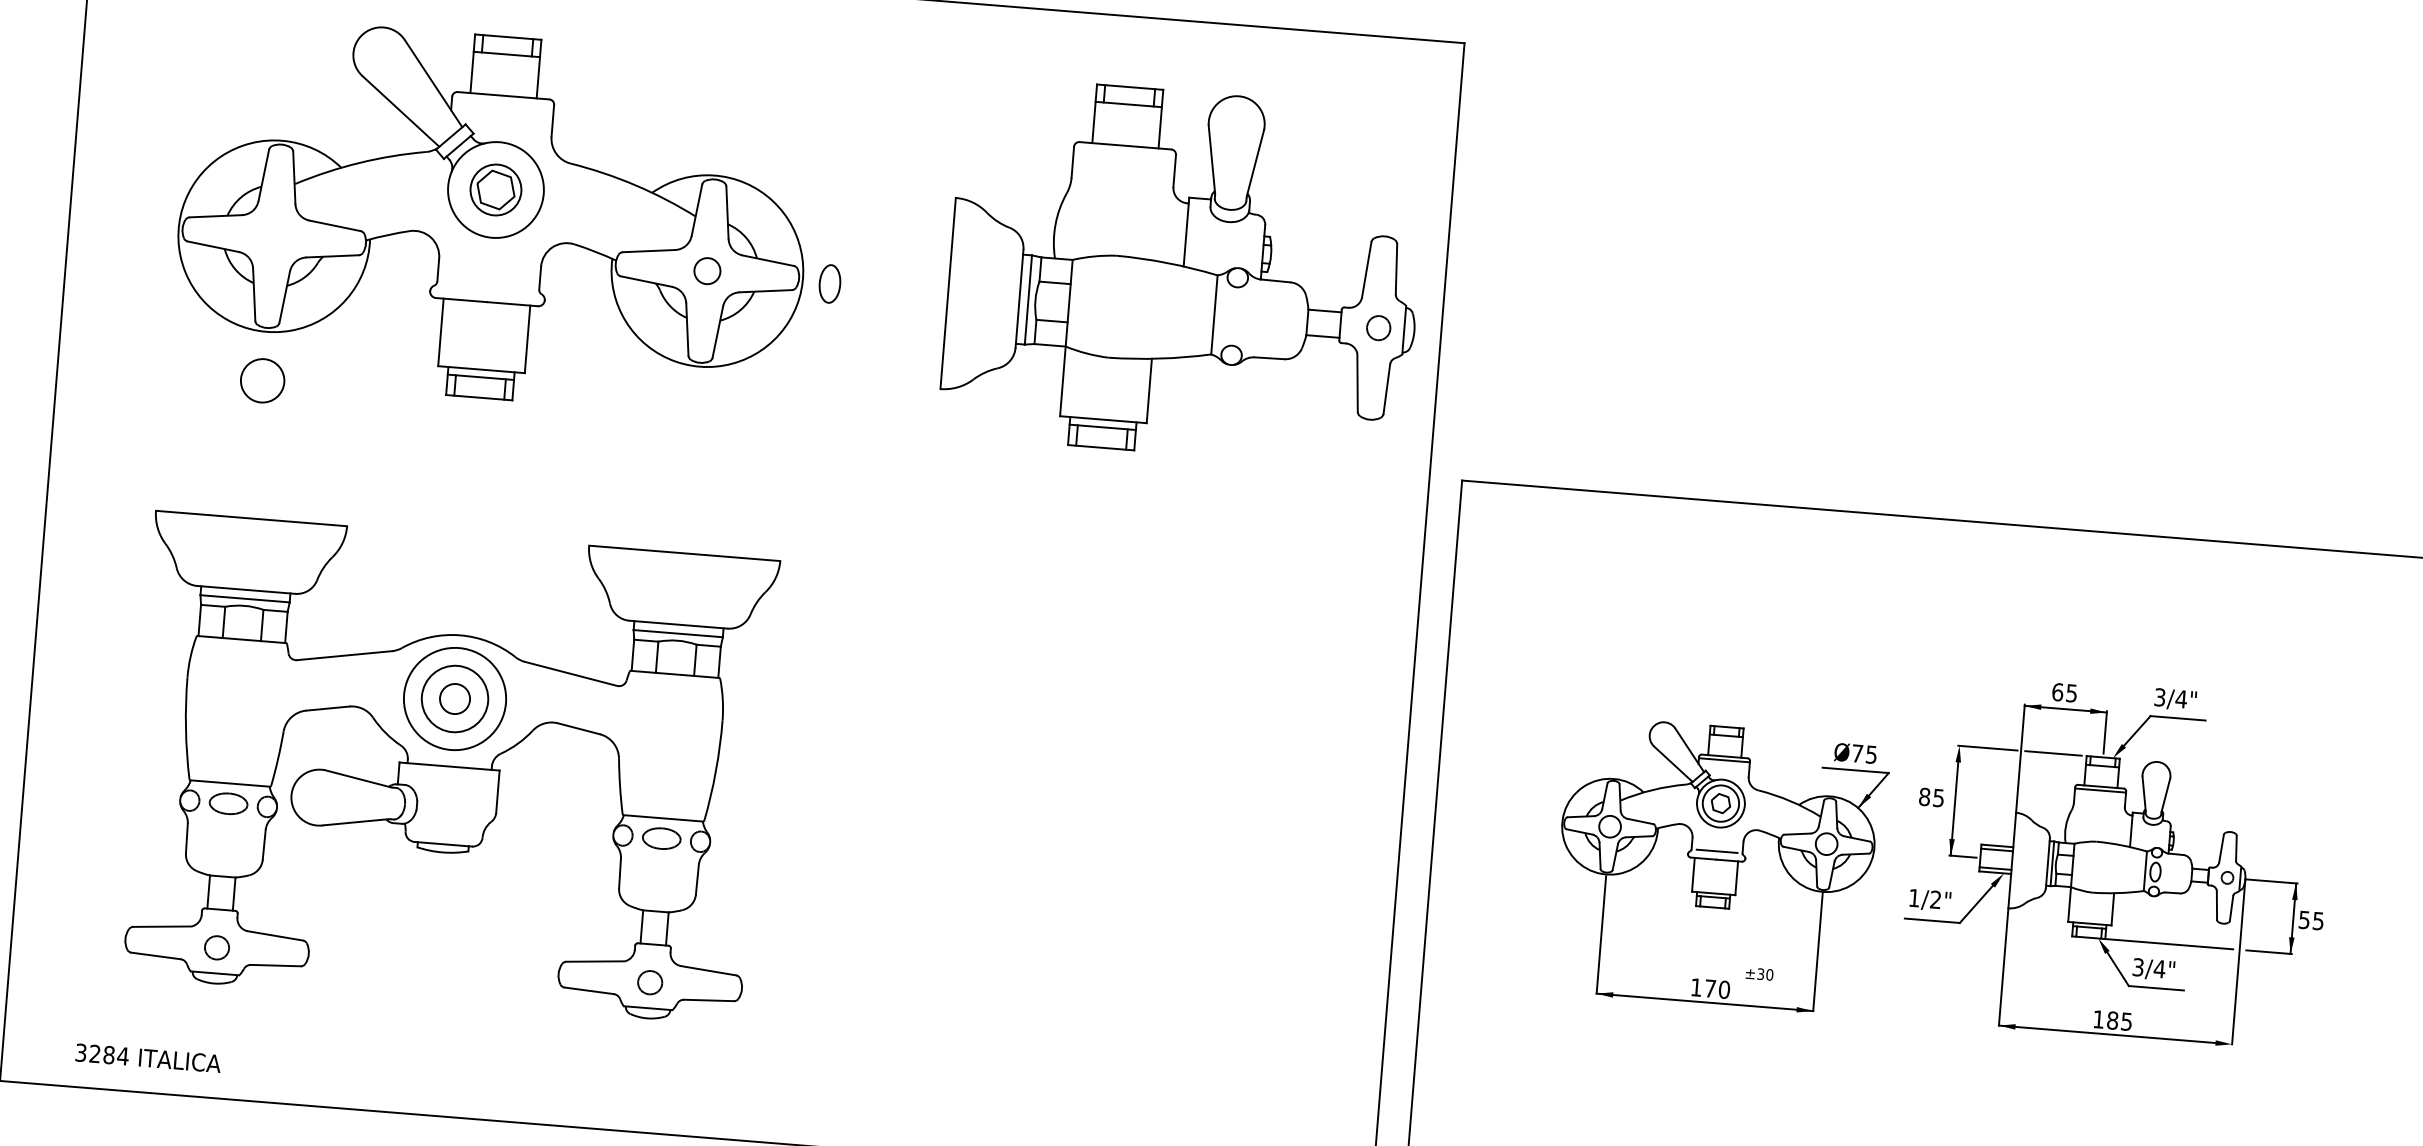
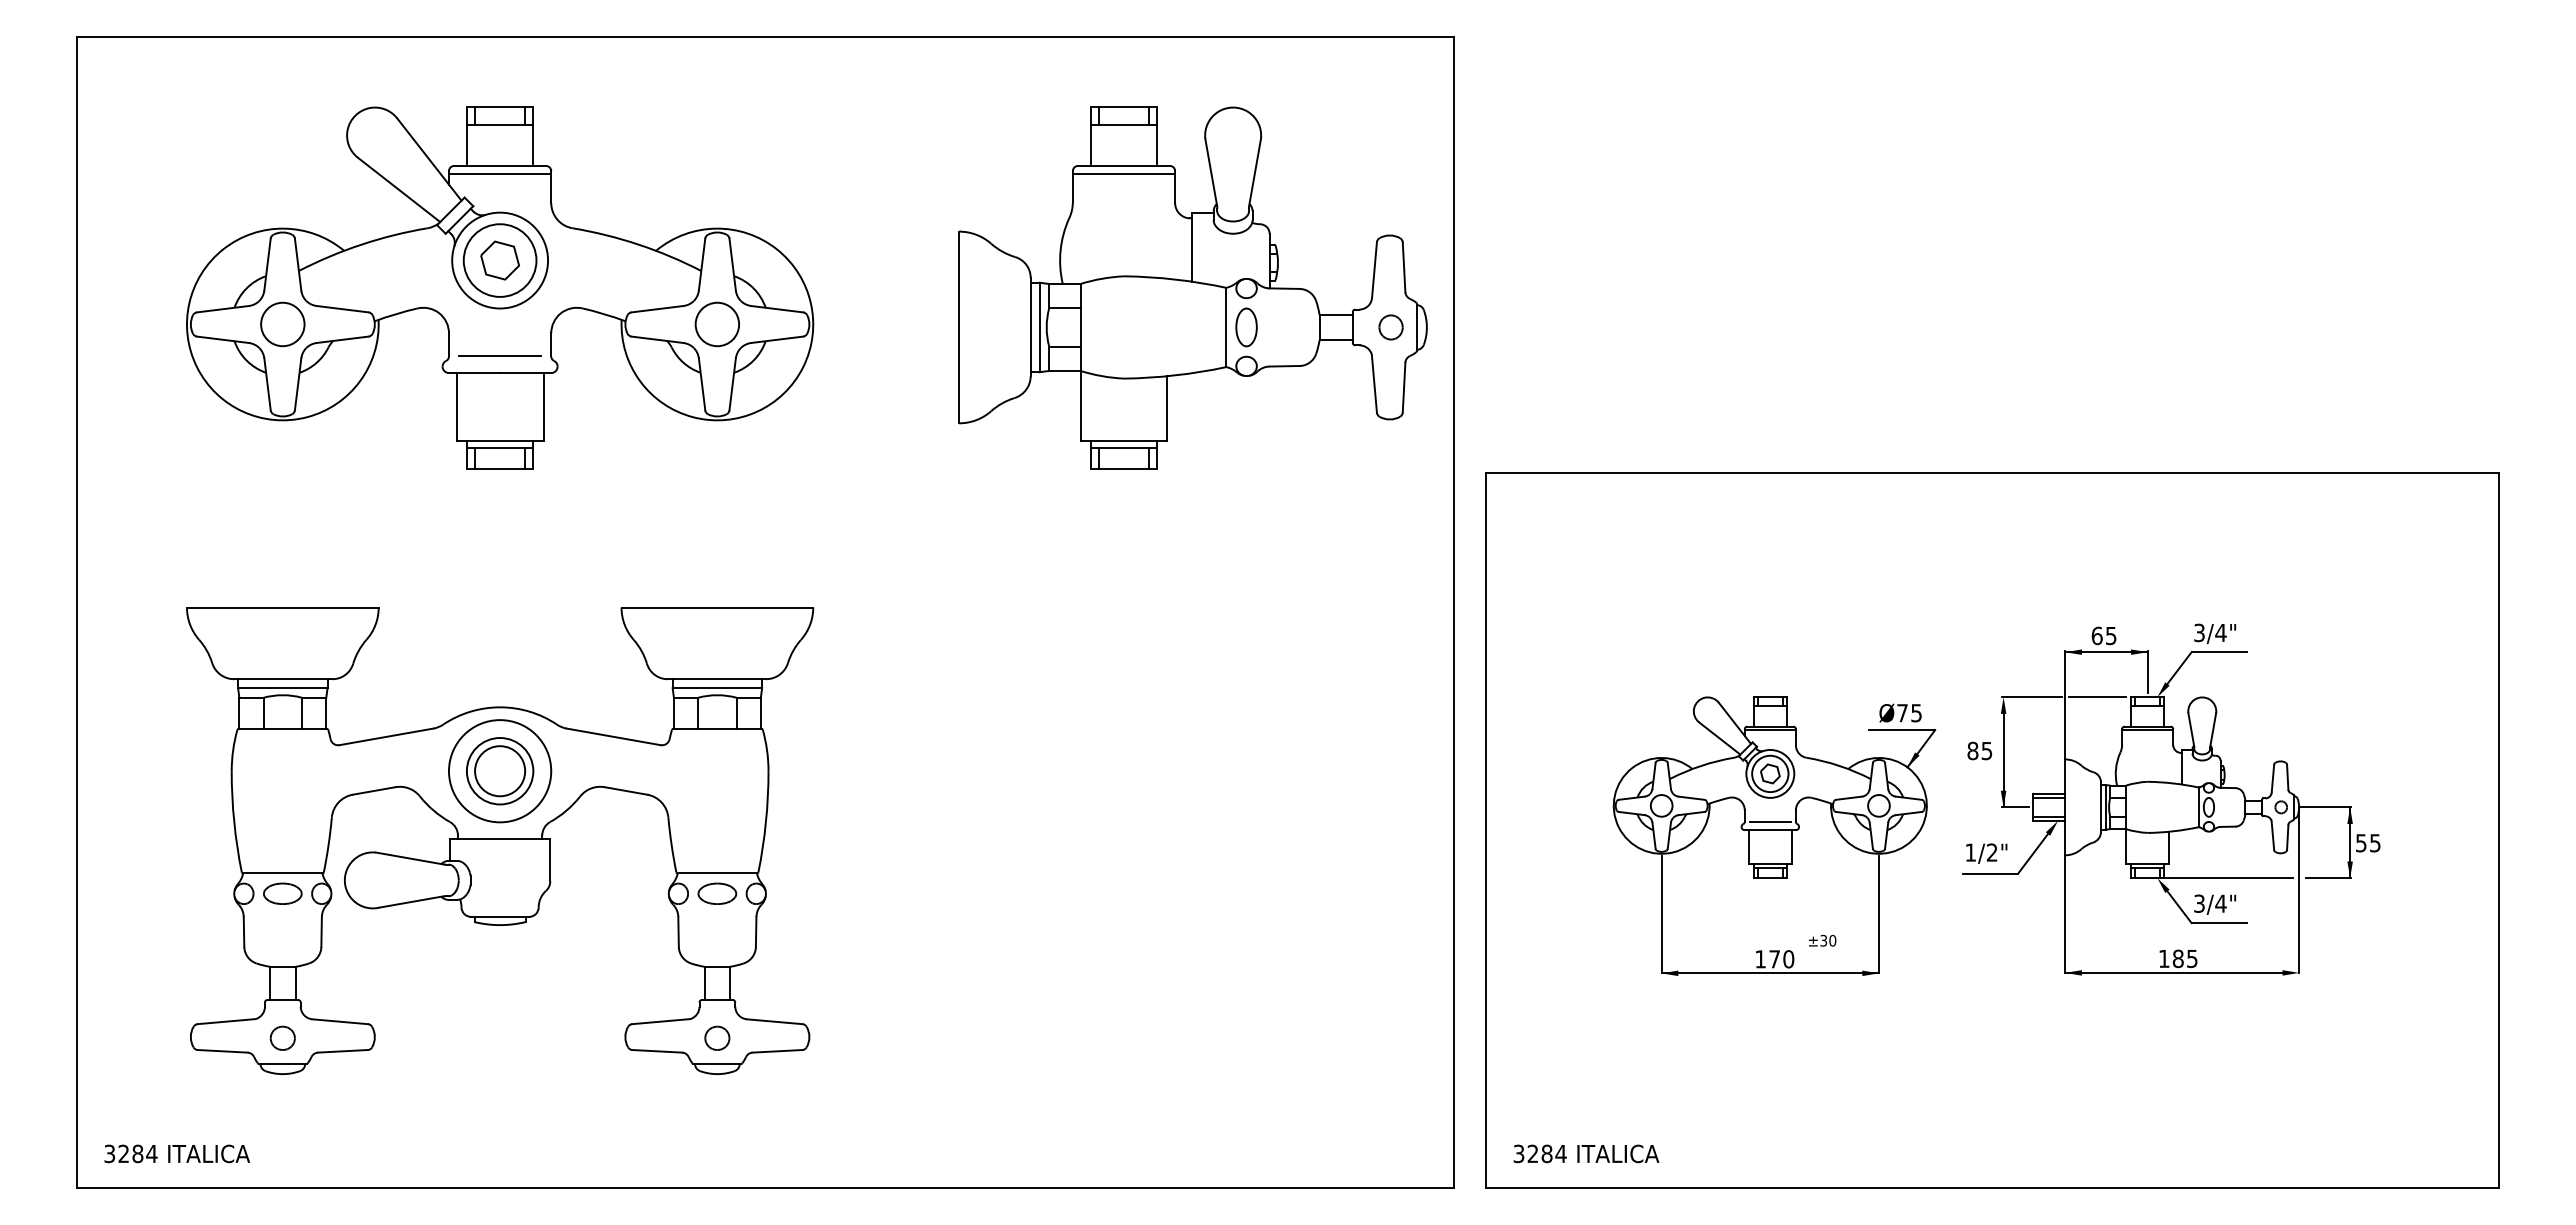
line: (502, 103) -> (499, 173), added
line: (1124, 153) -> (1123, 173), added
circle: (495, 189) -> (499, 260), size x1.43
circle: (707, 271) -> (717, 324), size x1.67
part: (829, 284) -> (1246, 327), moved
line: (488, 285) -> (500, 356), added
circle: (262, 380) -> (282, 324), moved
circle: (455, 699) -> (500, 771), size x1.67
text: (148, 1057) -> (177, 1153), moved

